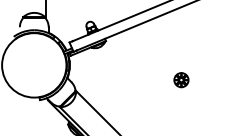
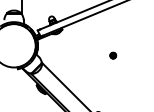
part: (182, 79) -> (113, 55), size x0.62

